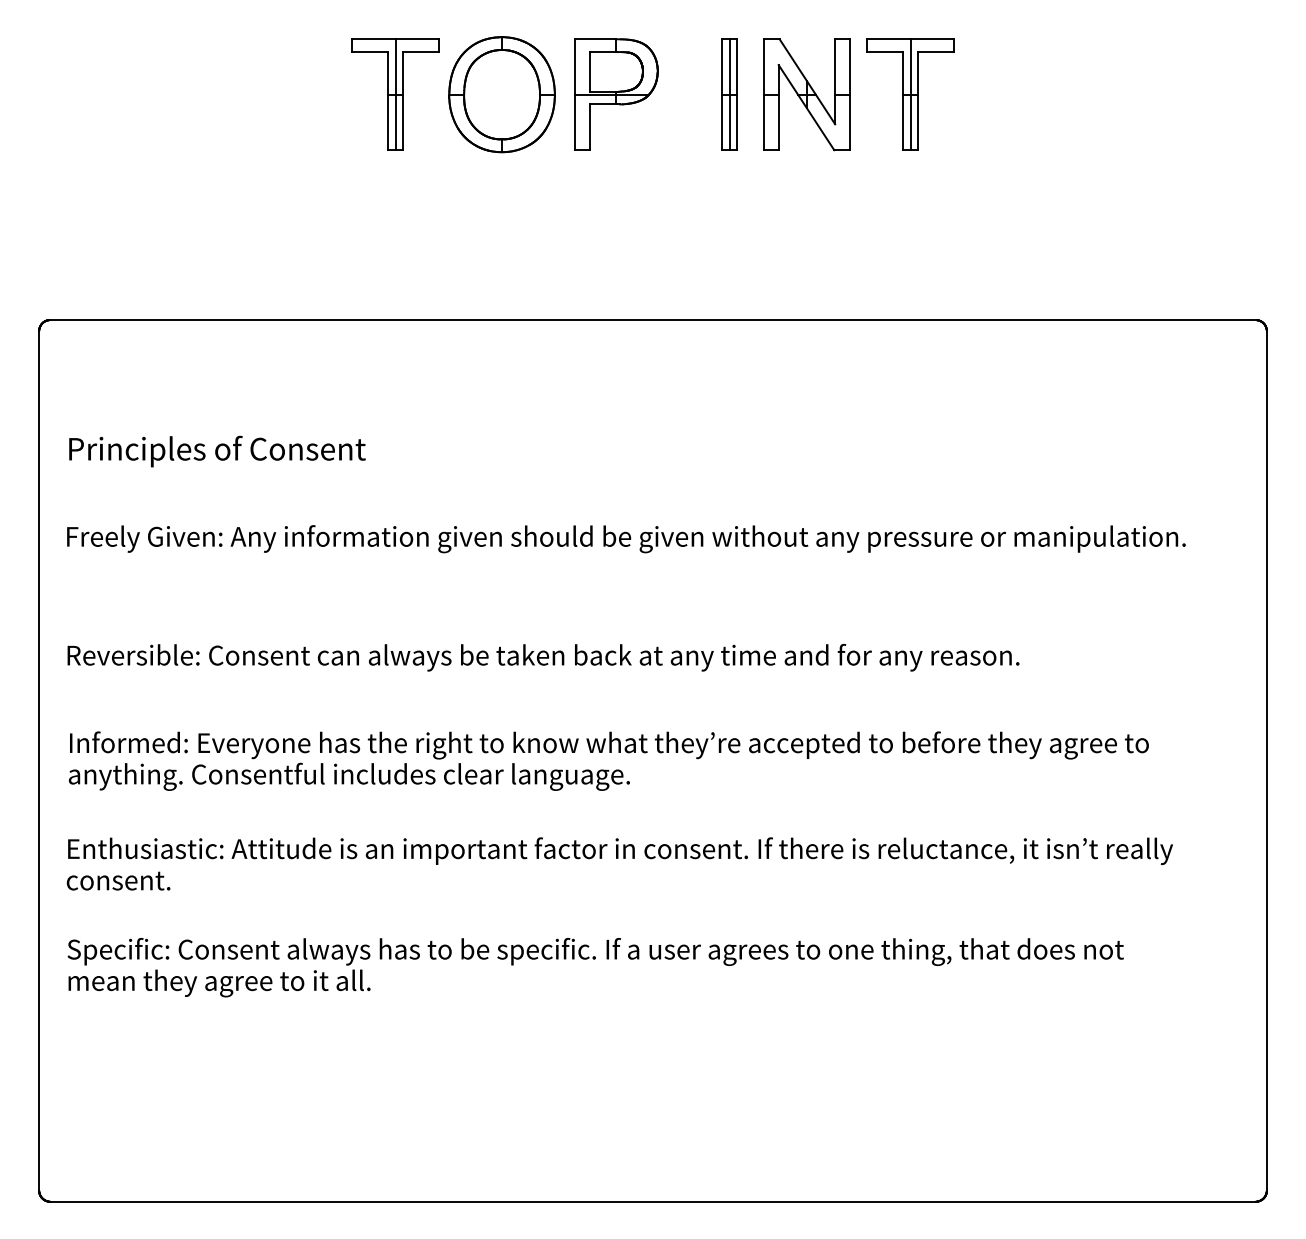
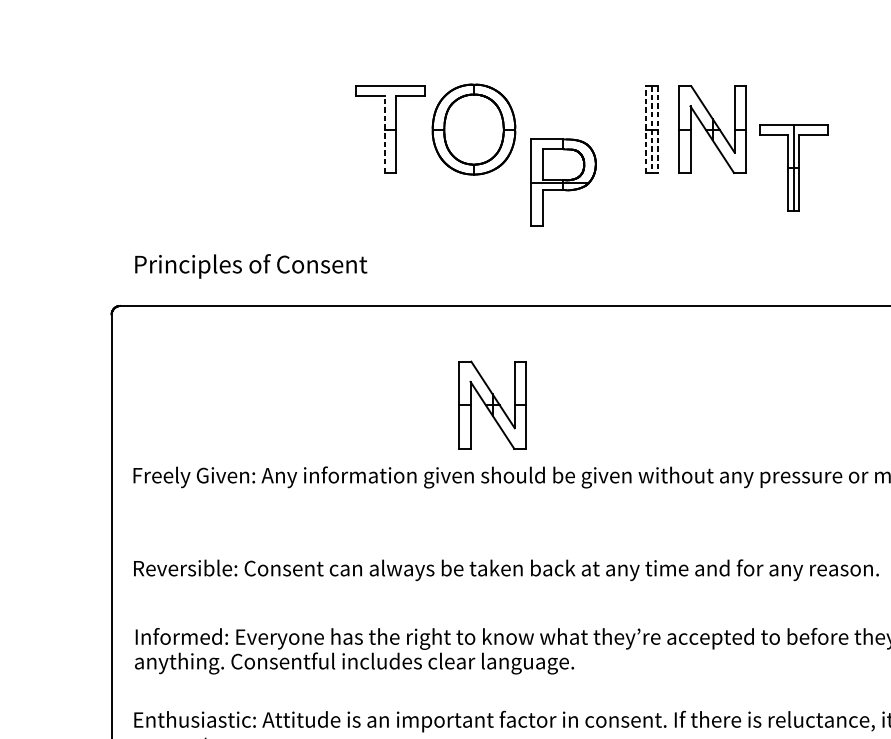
line: (395, 94) -> (390, 129), removed
part: (616, 94) -> (563, 182), moved
line: (722, 94) -> (646, 129), solid -> dashed
part: (910, 94) -> (793, 167), moved
line: (729, 95) -> (652, 130), solid -> dashed
line: (737, 95) -> (658, 130), solid -> dashed
line: (388, 100) -> (385, 134), solid -> dashed
part: (525, 446) -> (492, 404), added
text: (217, 451) -> (251, 266), moved

